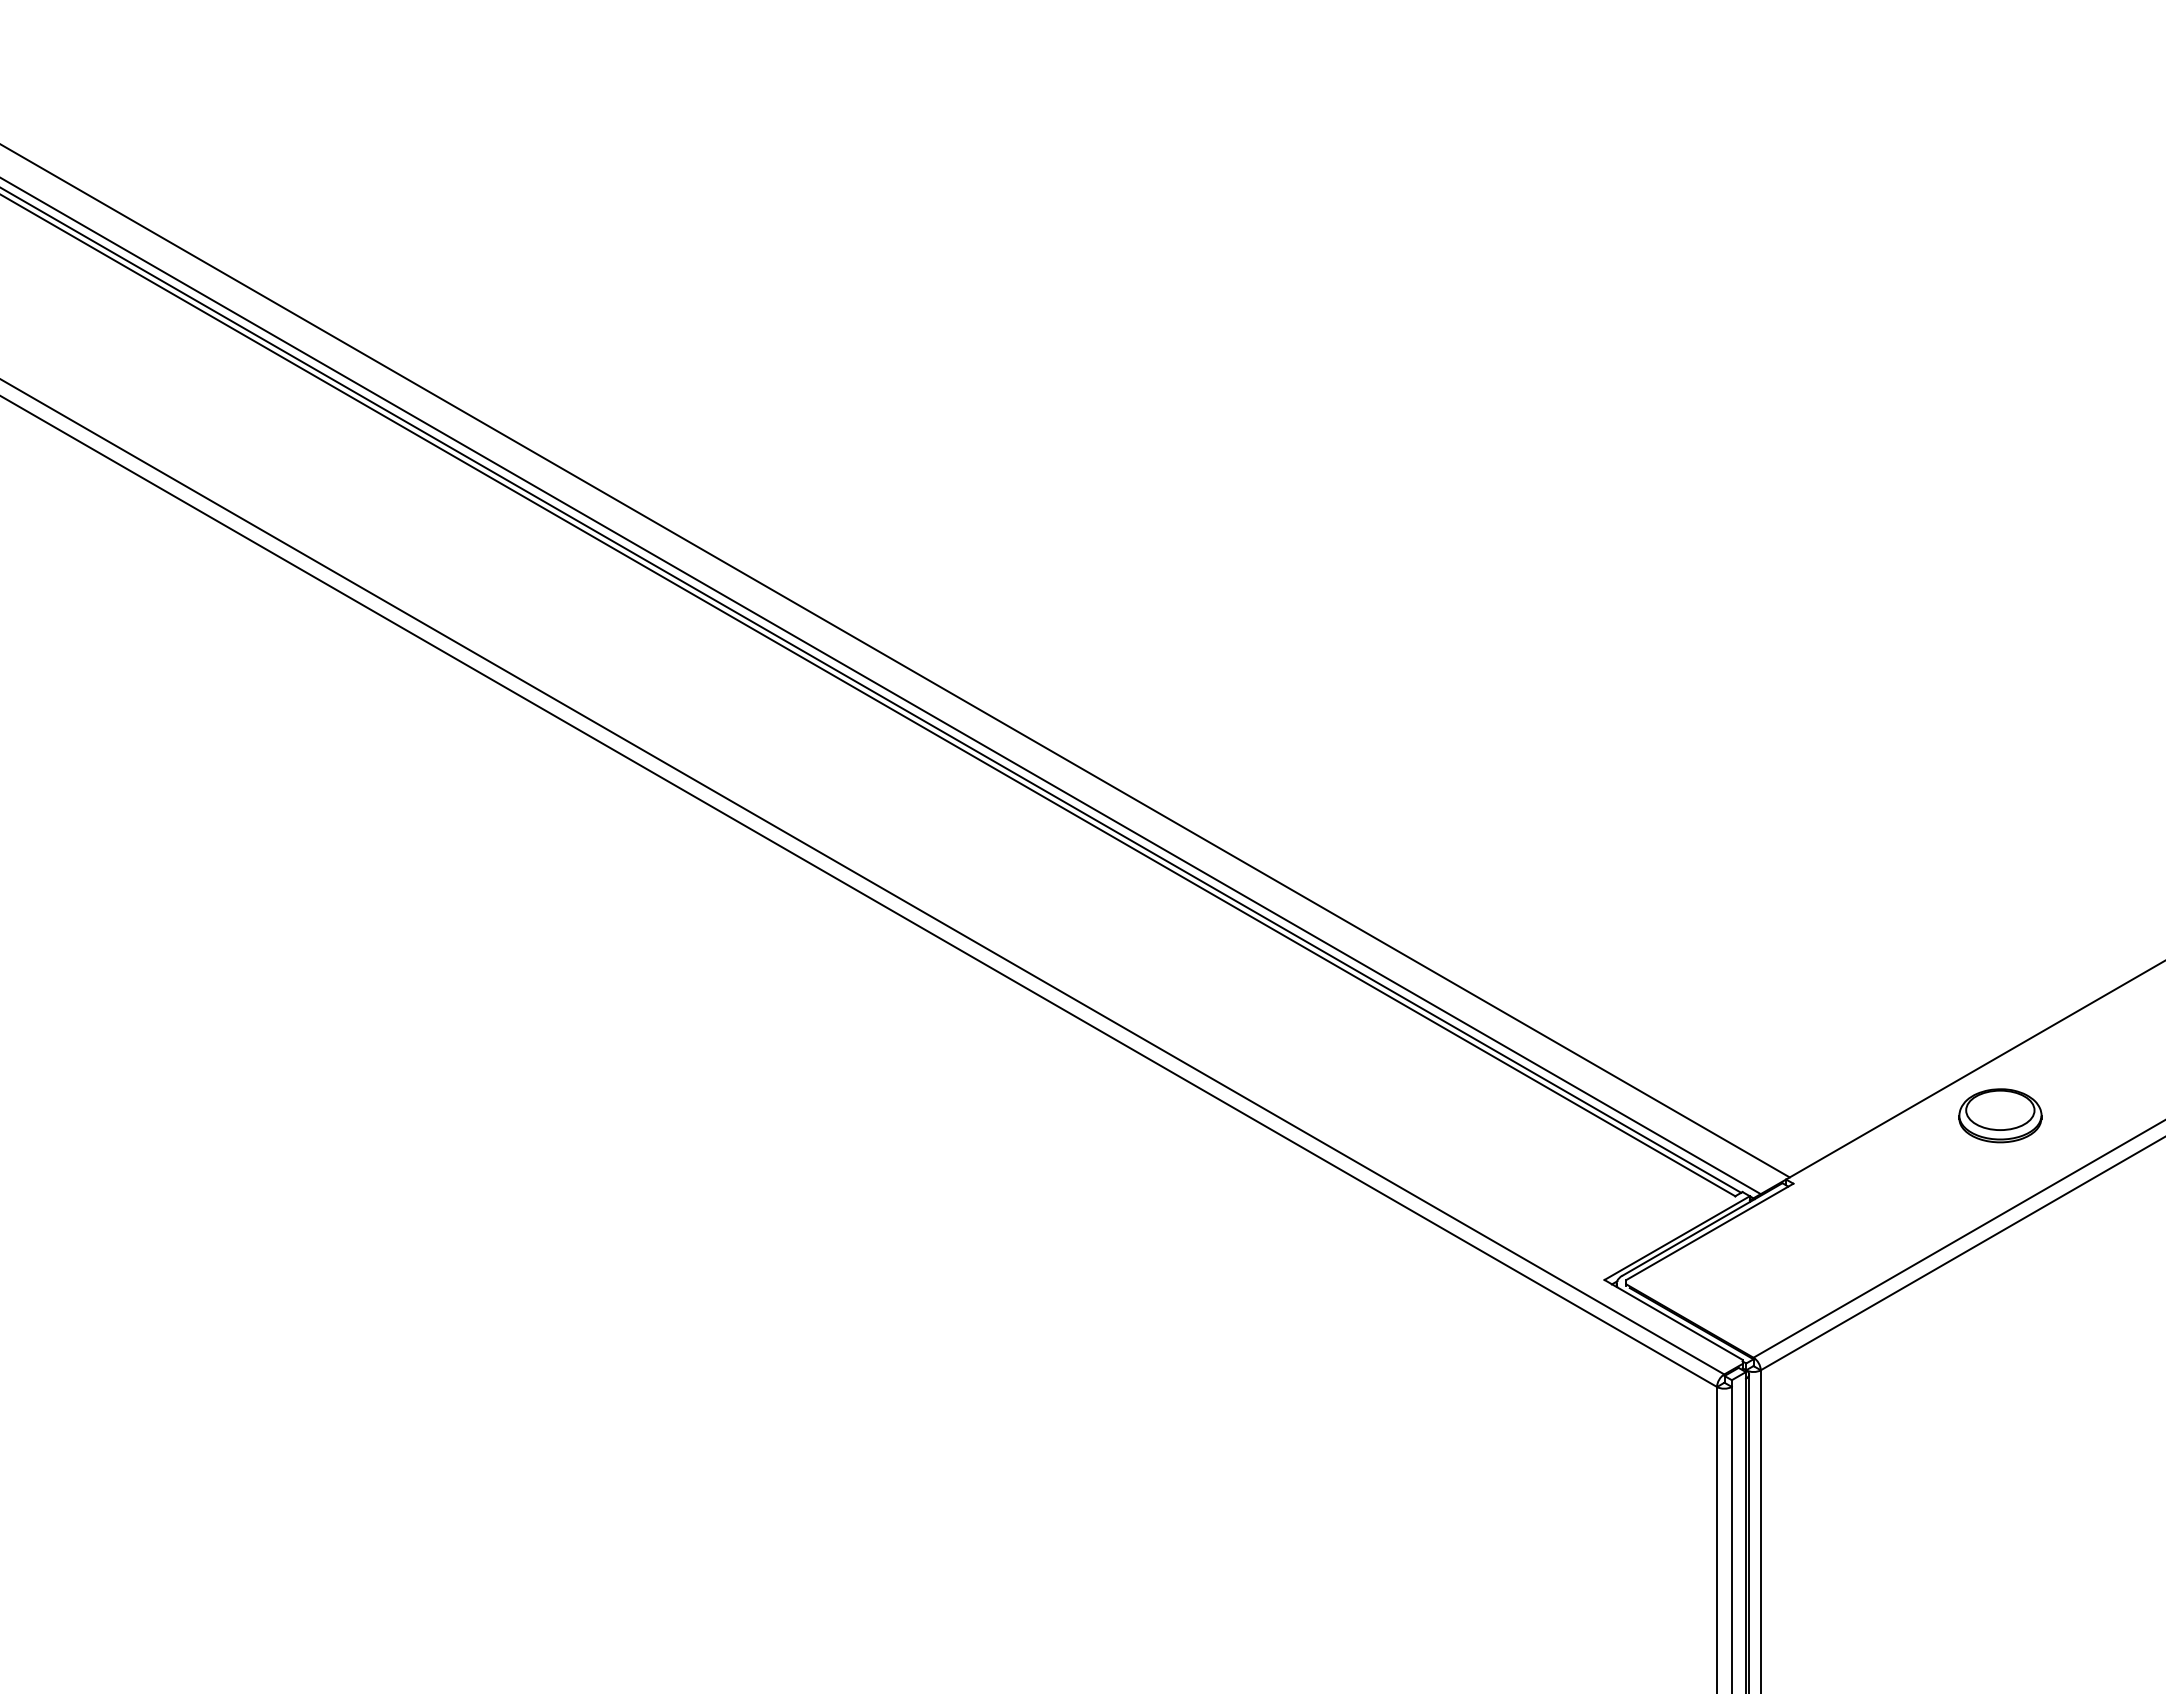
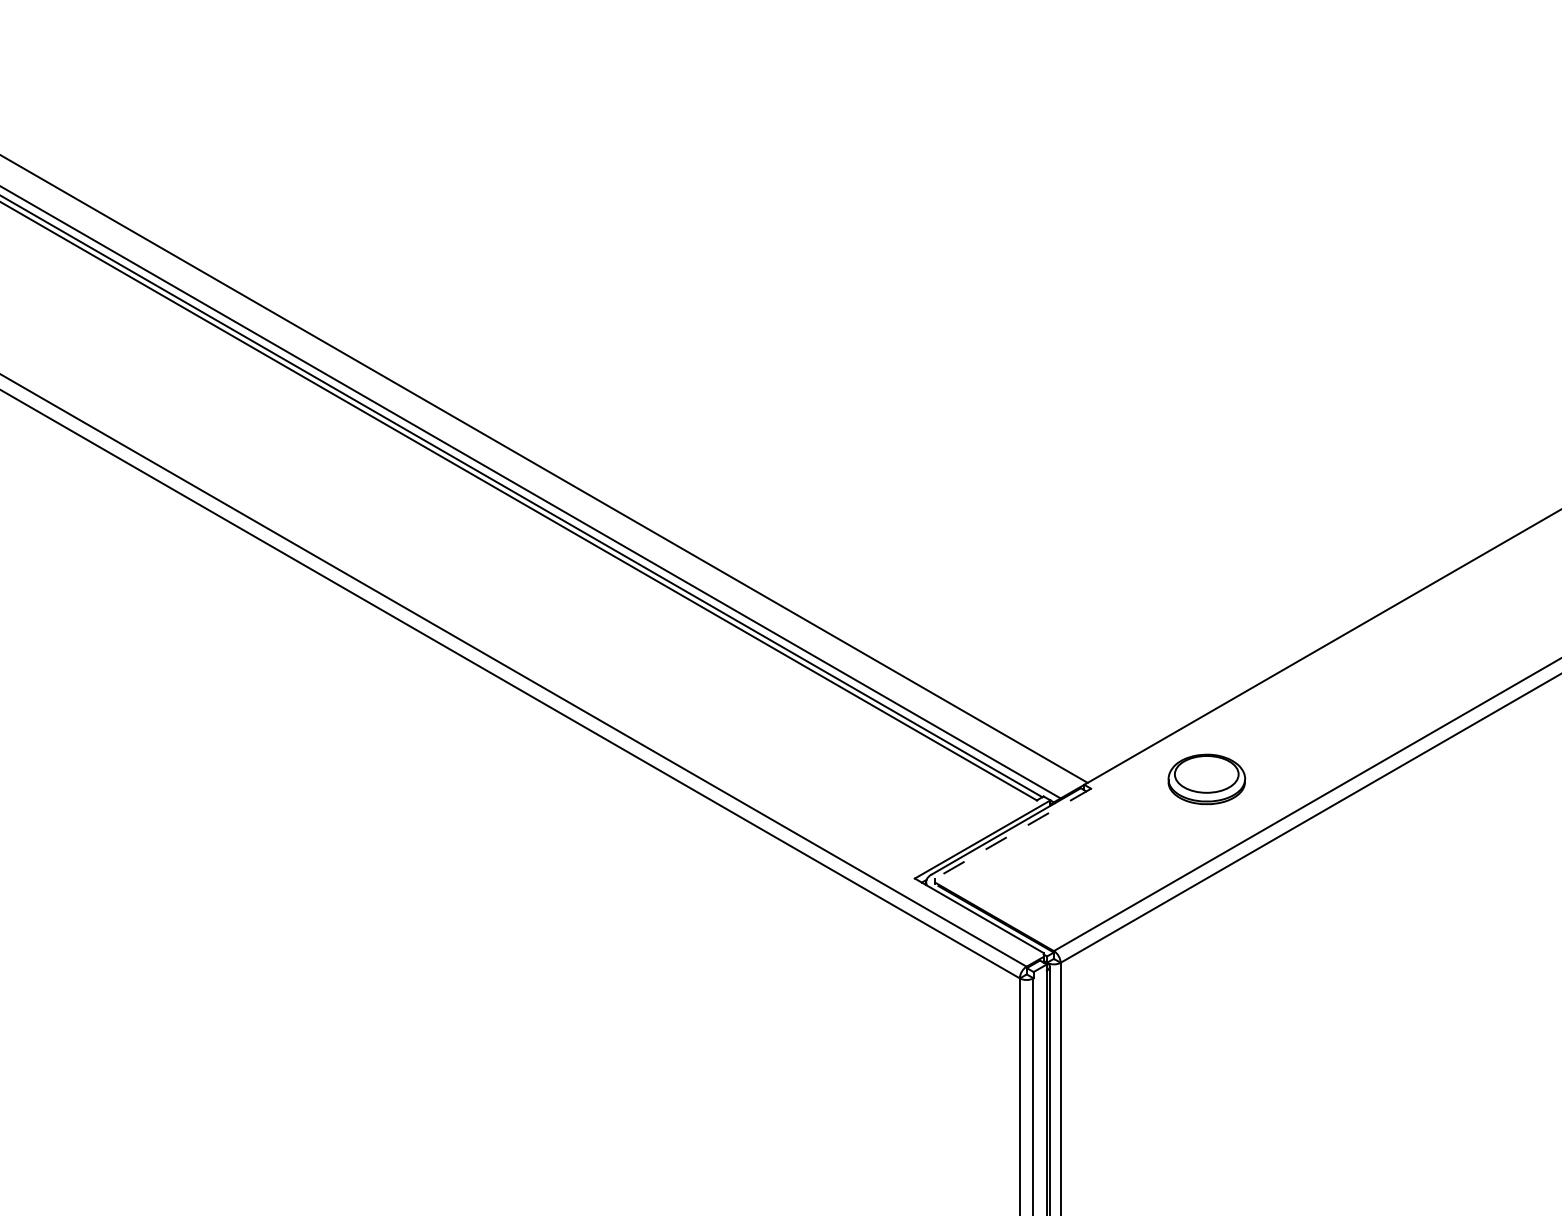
part: (2000, 1115) -> (1206, 779), moved
line: (1709, 1232) -> (1012, 834), solid -> dashed

